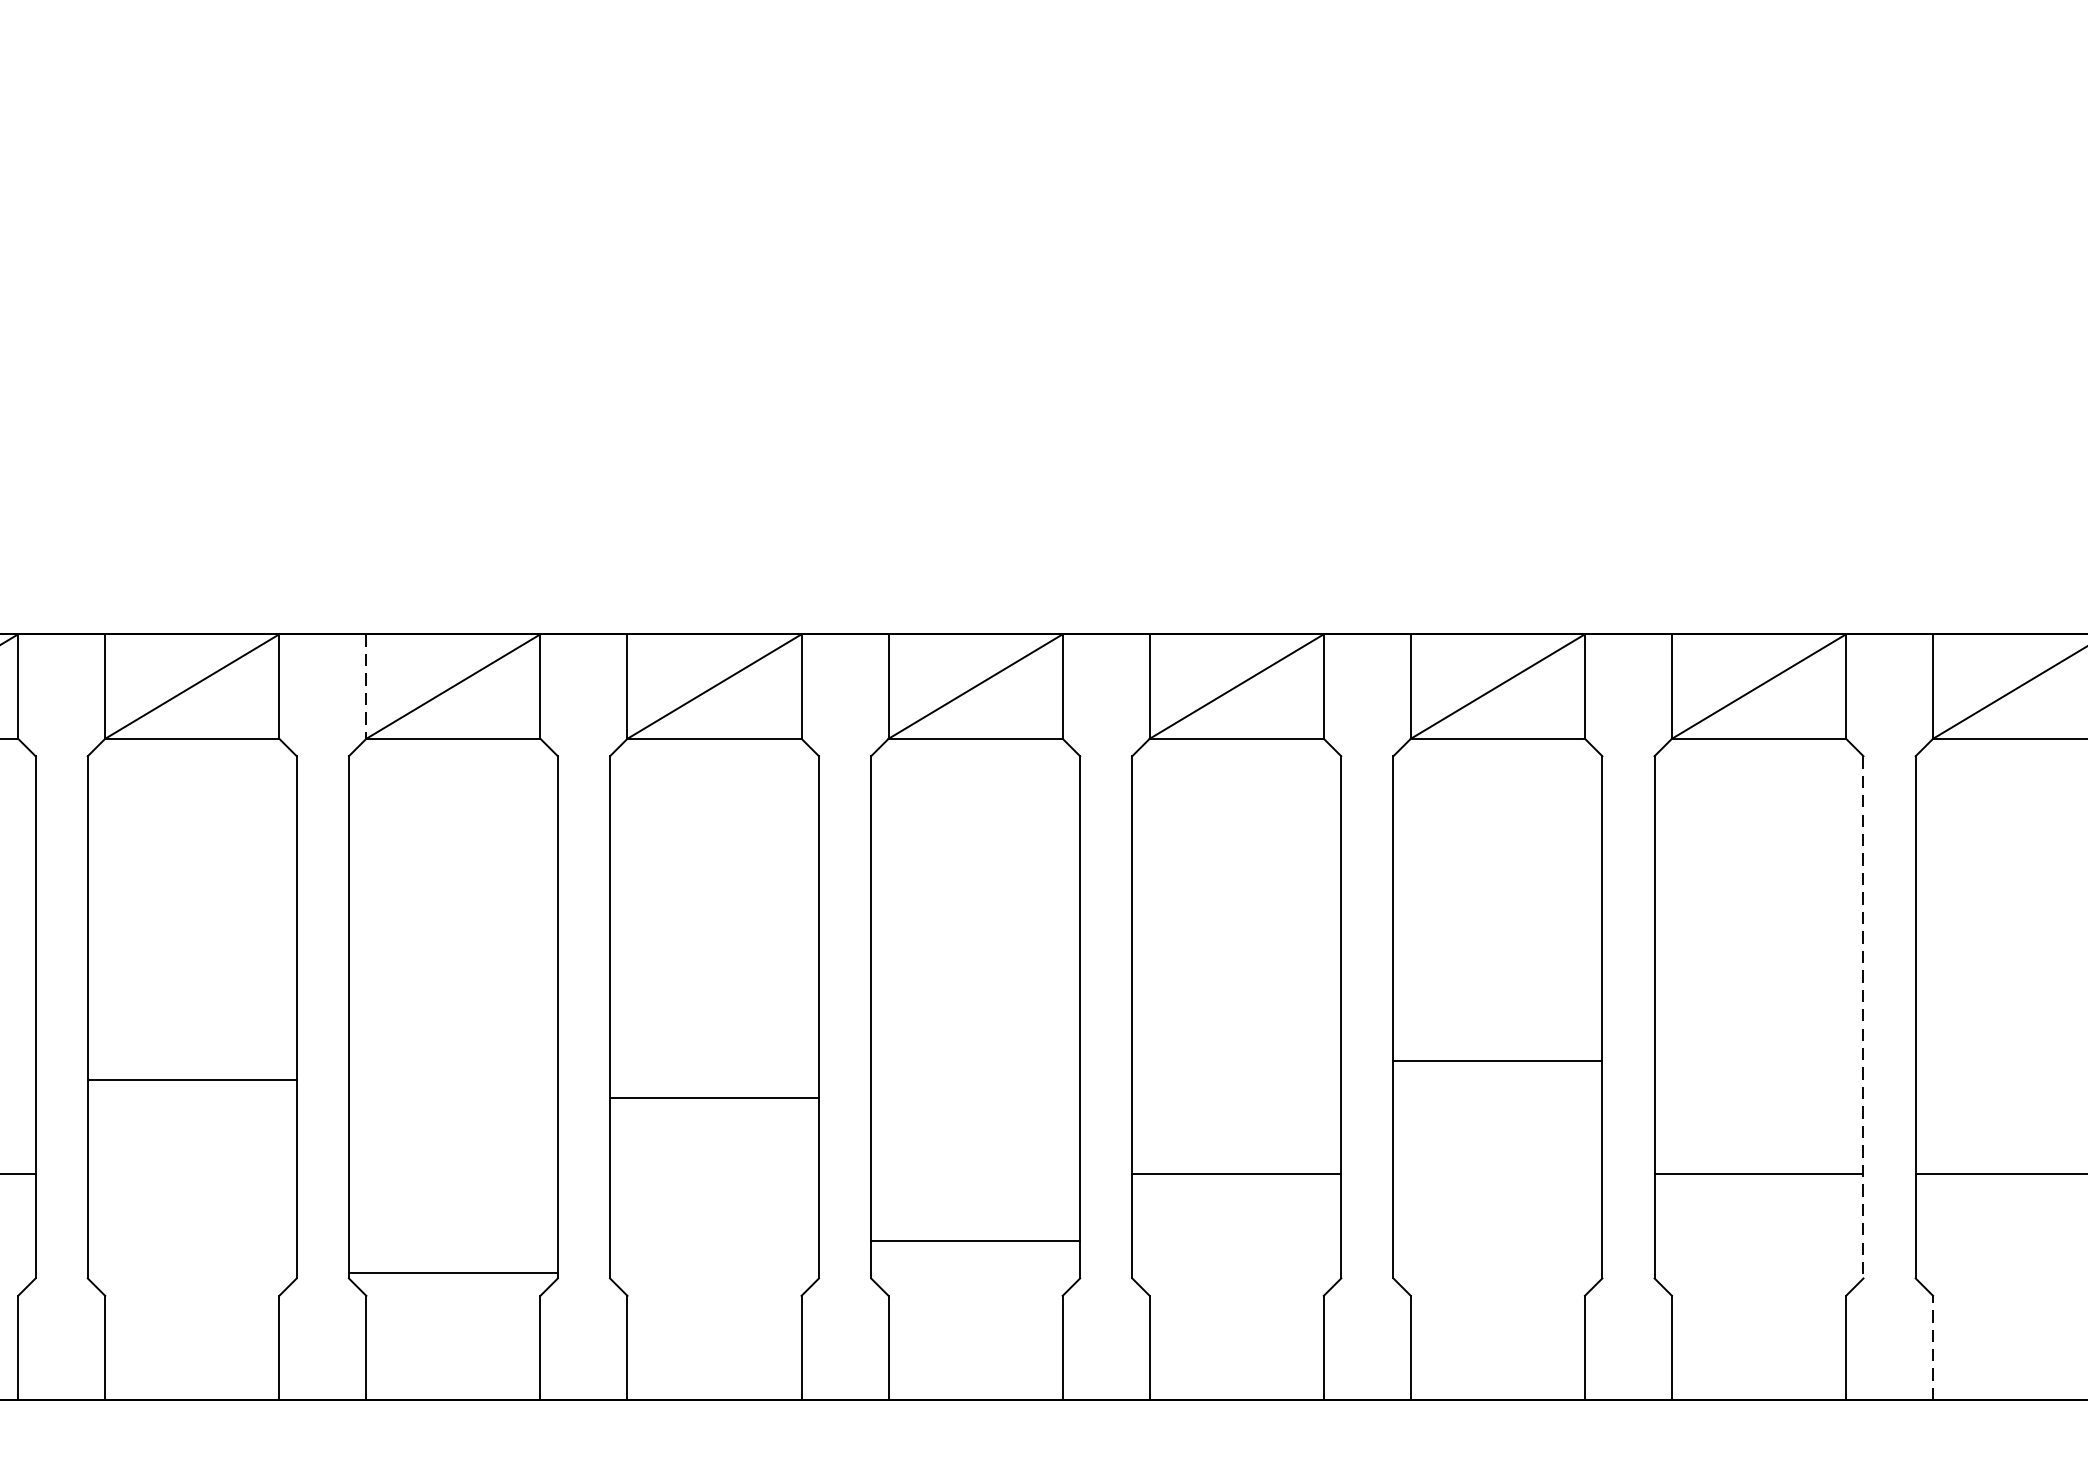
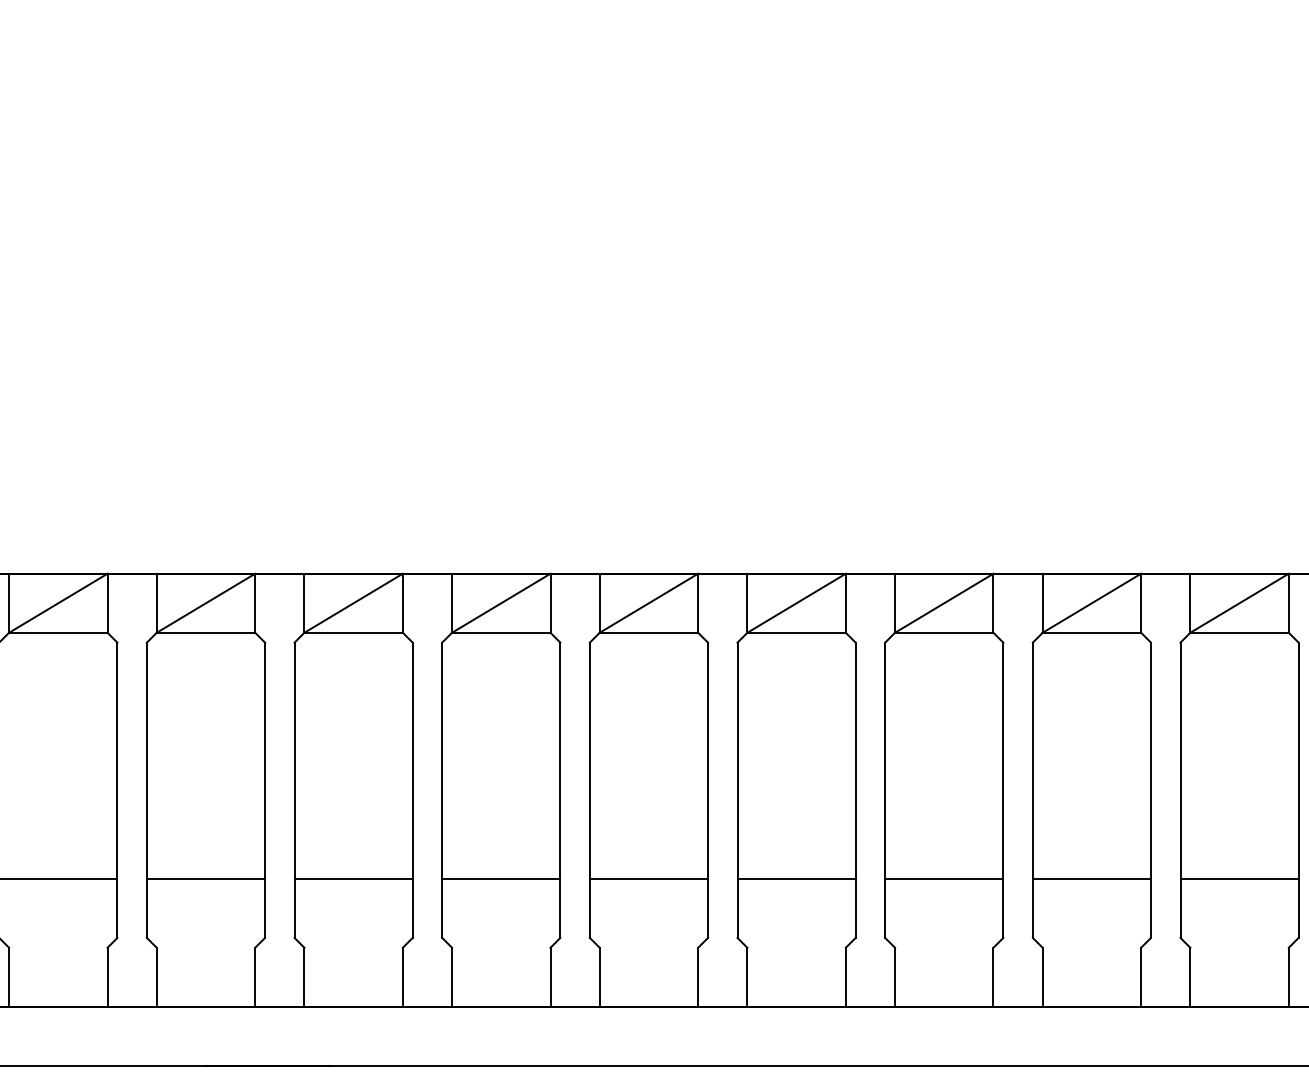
line: (366, 686) -> (304, 603), dashed -> solid
line: (1862, 1017) -> (1150, 790), dashed -> solid
line: (1498, 1060) -> (944, 878), moved
line: (191, 1079) -> (205, 878), moved
line: (714, 1097) -> (501, 878), moved
line: (974, 1240) -> (648, 878), moved
line: (453, 1272) -> (353, 878), moved
line: (1933, 1348) -> (1190, 977), dashed -> solid

